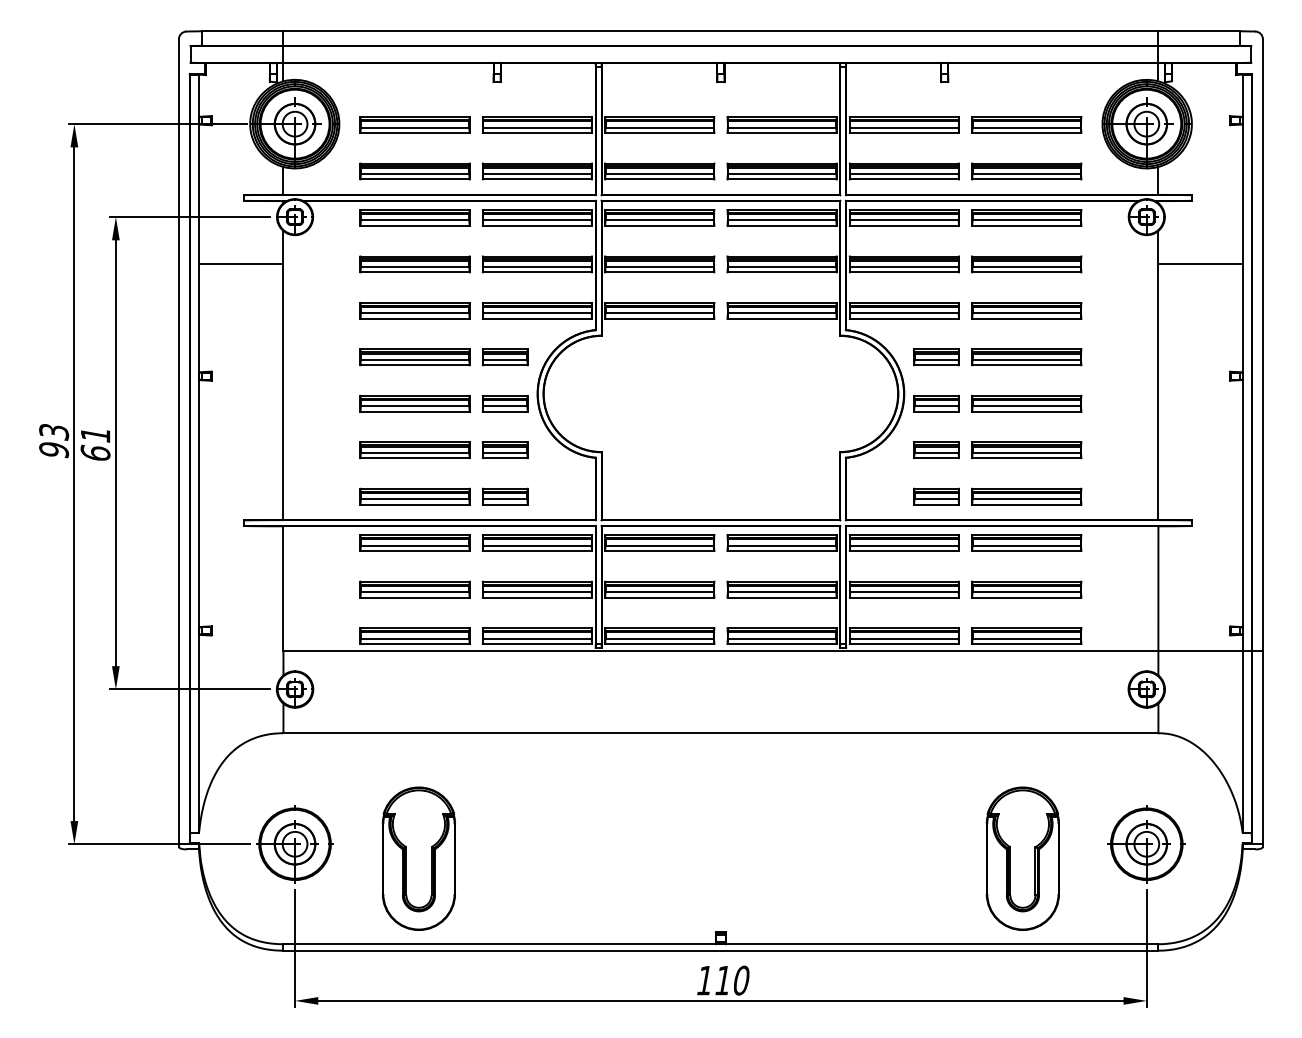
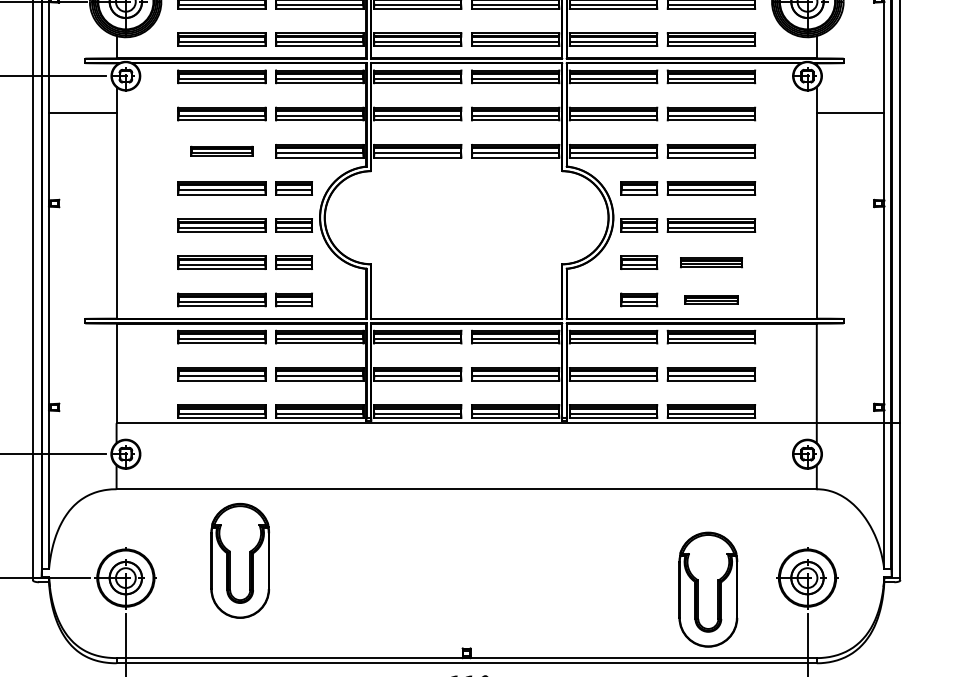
part: (414, 310) -> (221, 150), size x0.7
part: (1026, 450) -> (711, 262), size x0.7
part: (1026, 496) -> (711, 299), size x0.6
part: (418, 858) -> (239, 560), moved

